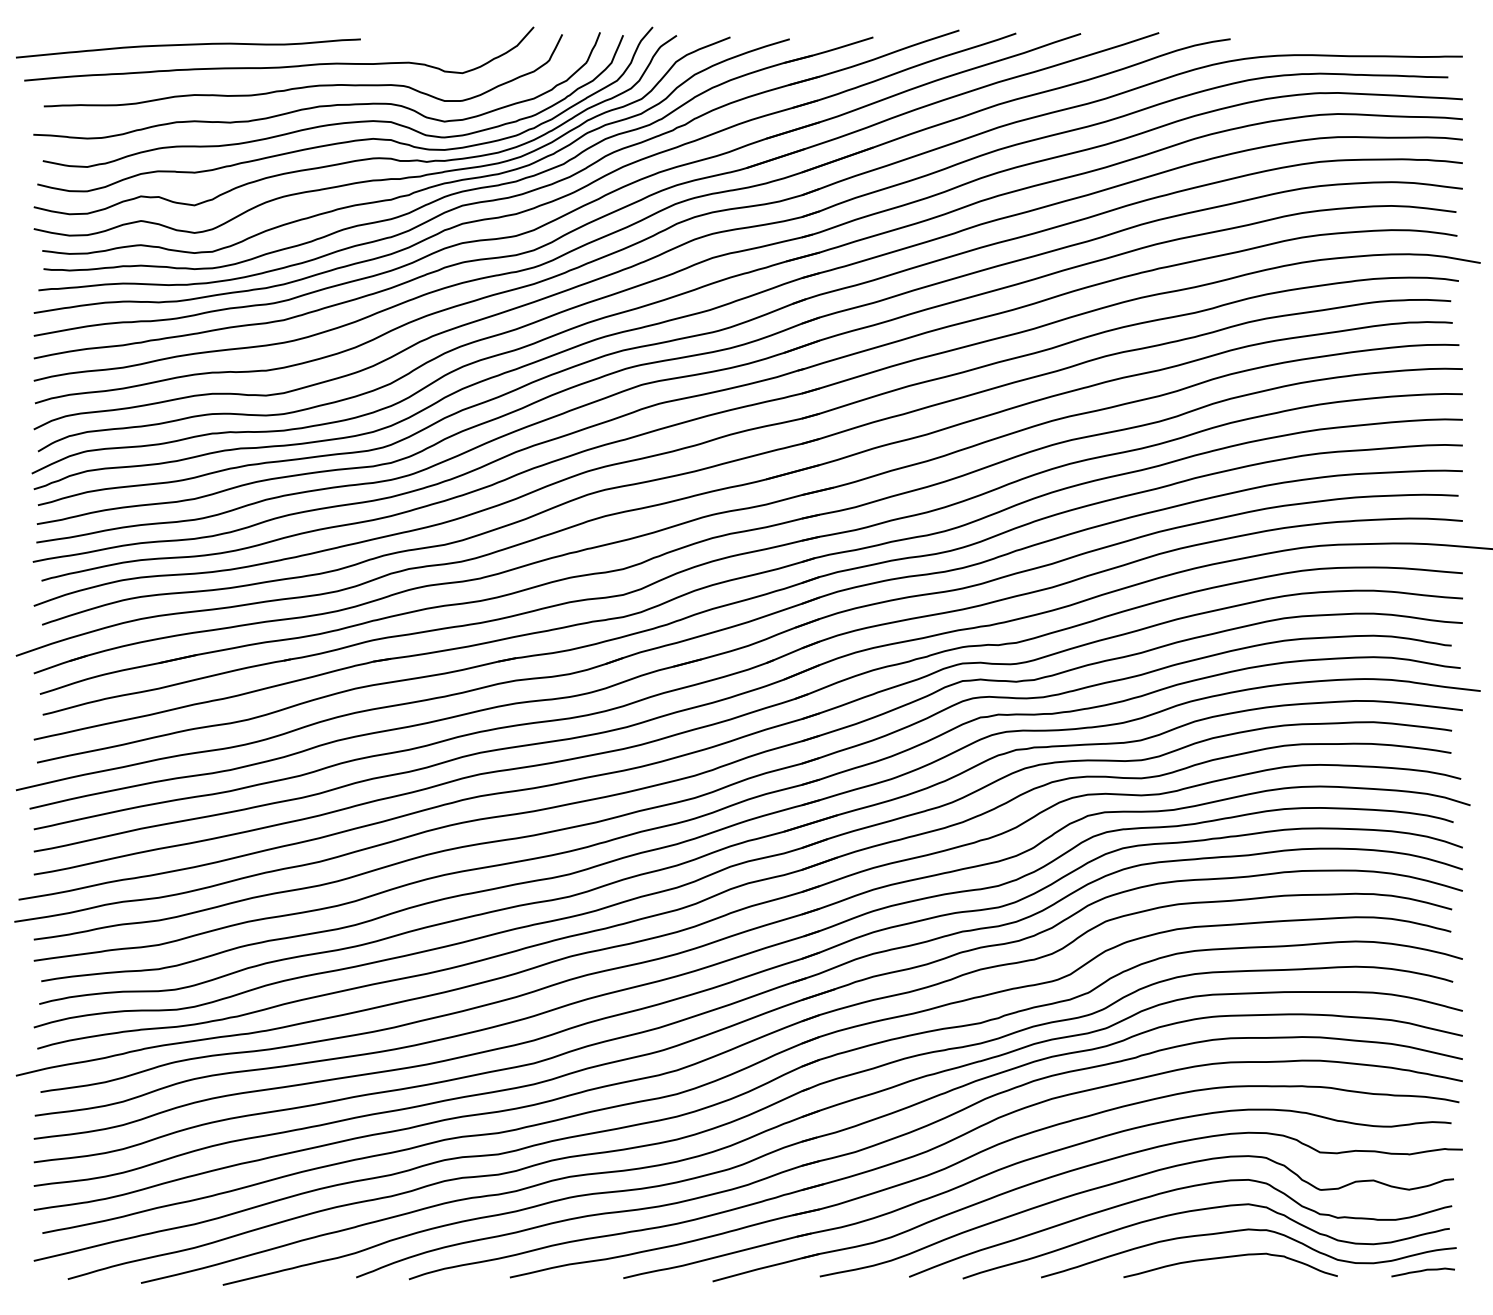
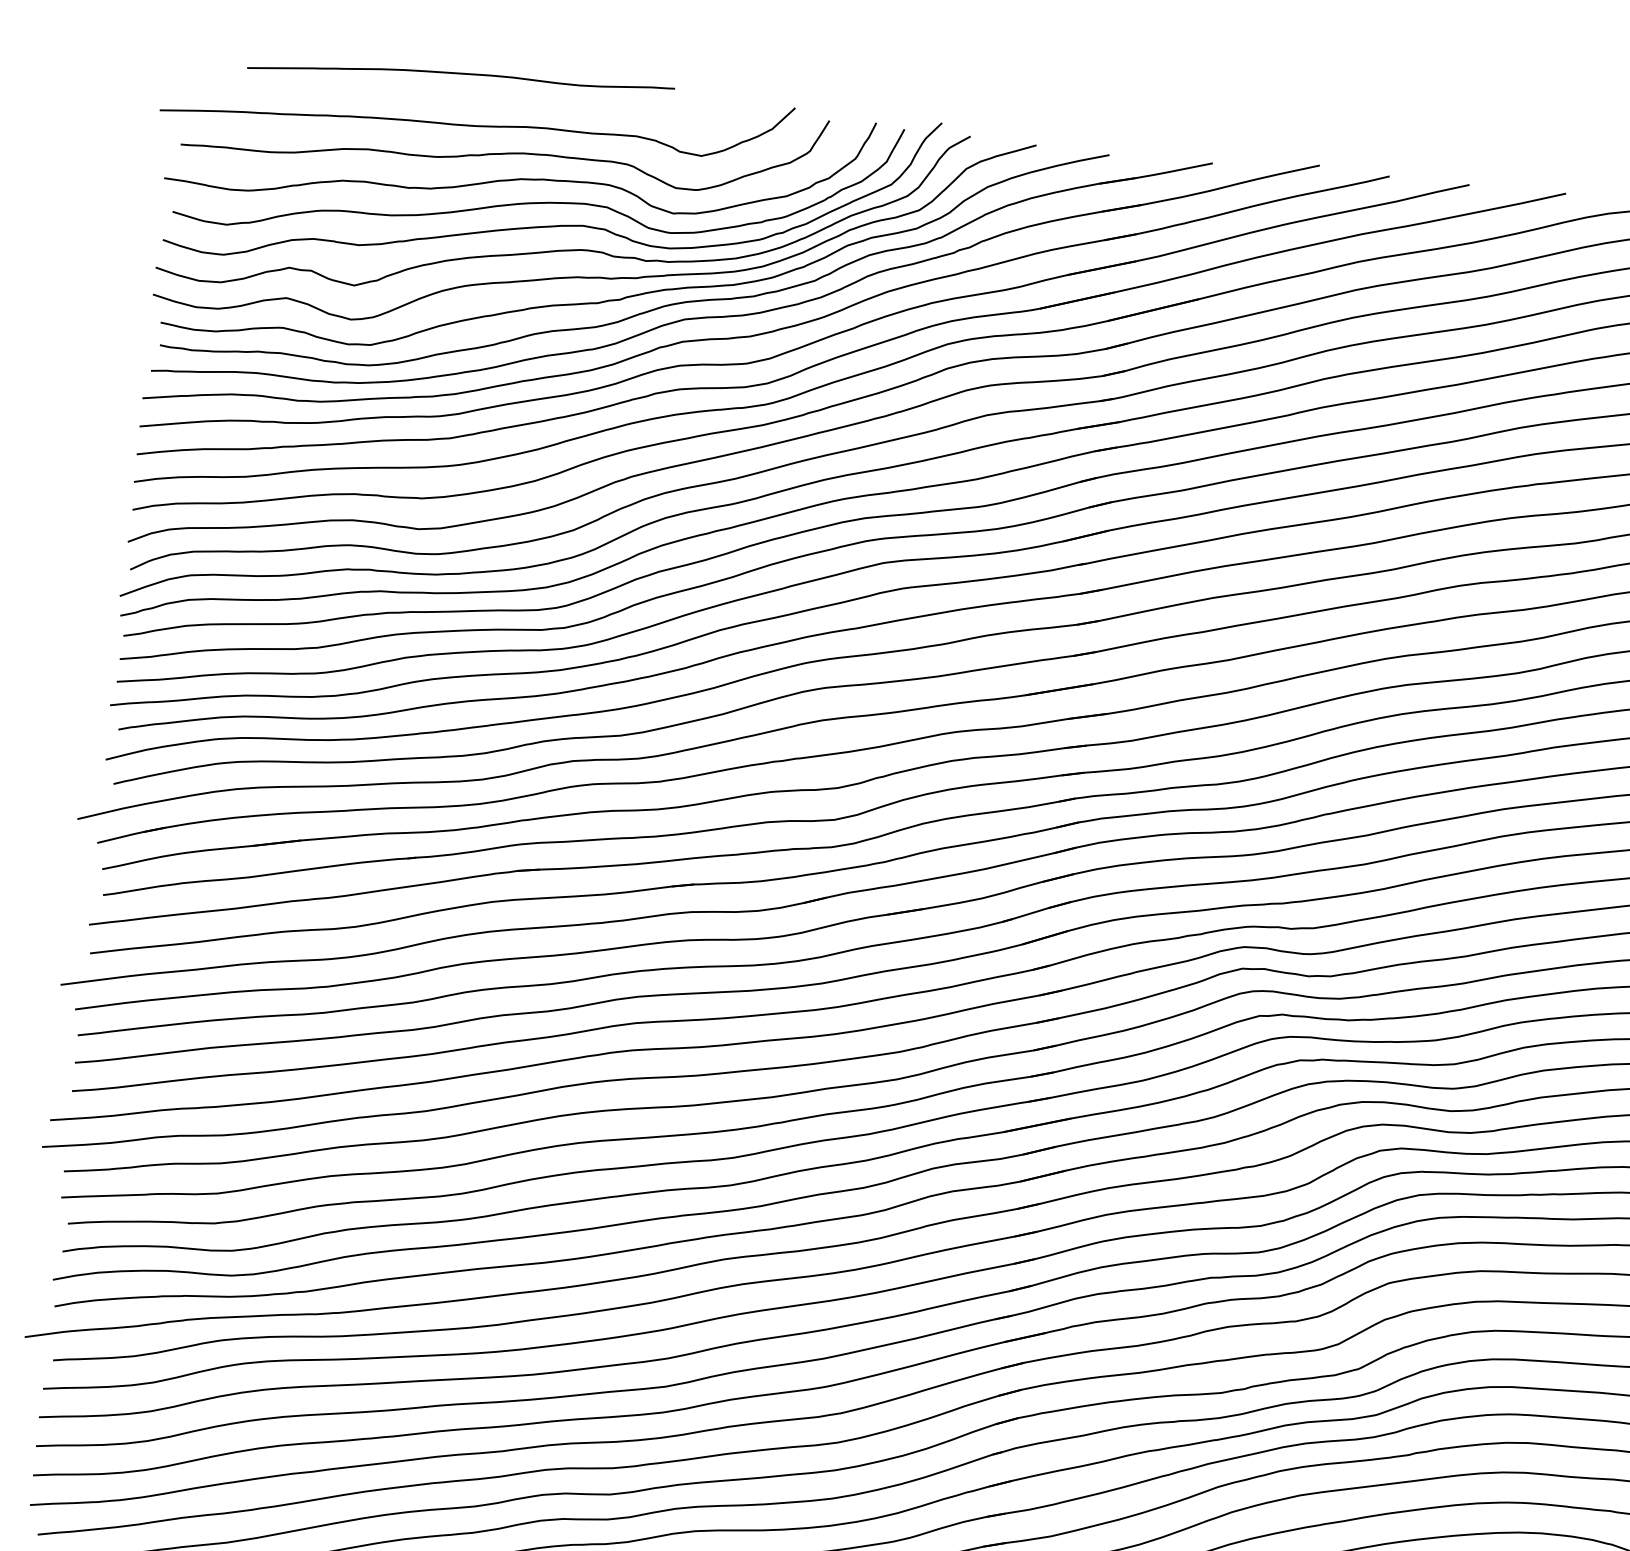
curve: (188, 45) -> (461, 74), moved

